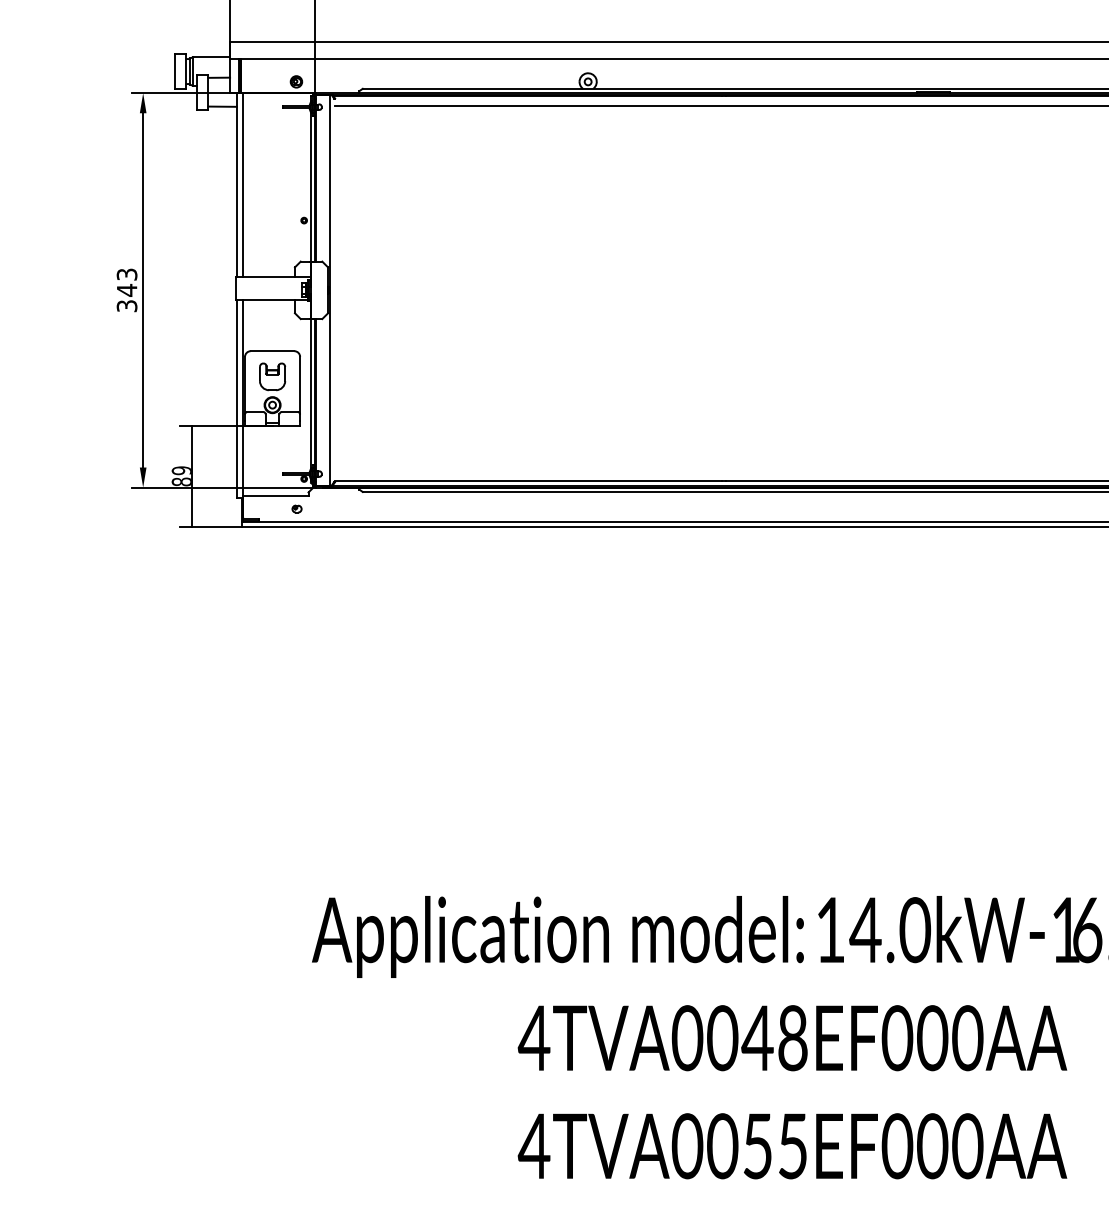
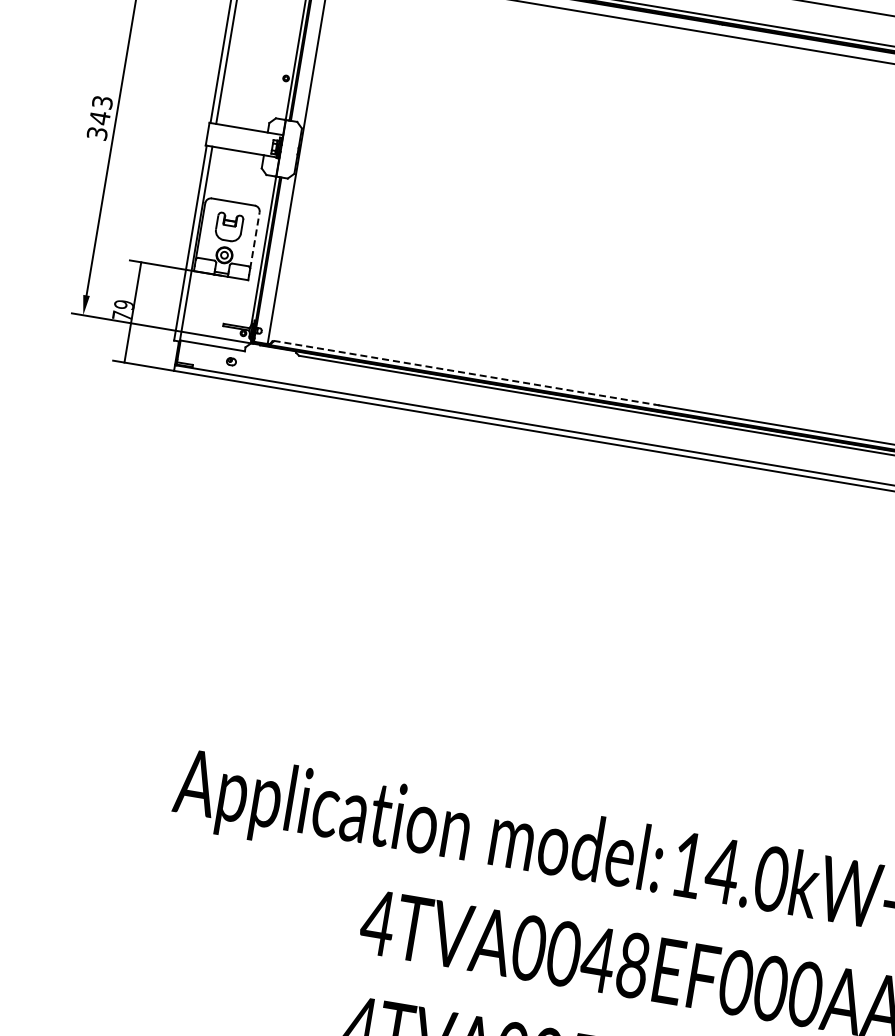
line: (300, 385) -> (255, 240), solid -> dashed
text: (180, 481) -> (121, 315), 89 -> 79
line: (528, 481) -> (464, 372), solid -> dashed

